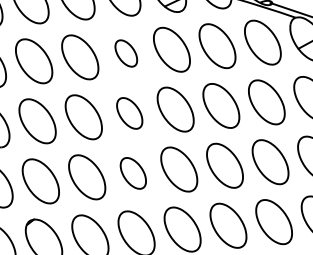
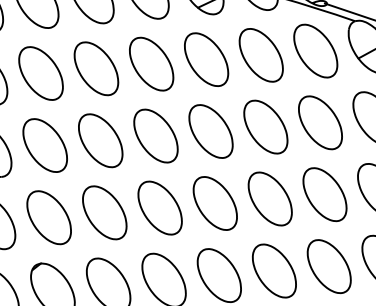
part: (126, 53) -> (151, 64), size x1.67
part: (129, 113) -> (155, 136), size x1.43
part: (133, 173) -> (160, 208), size x1.43

